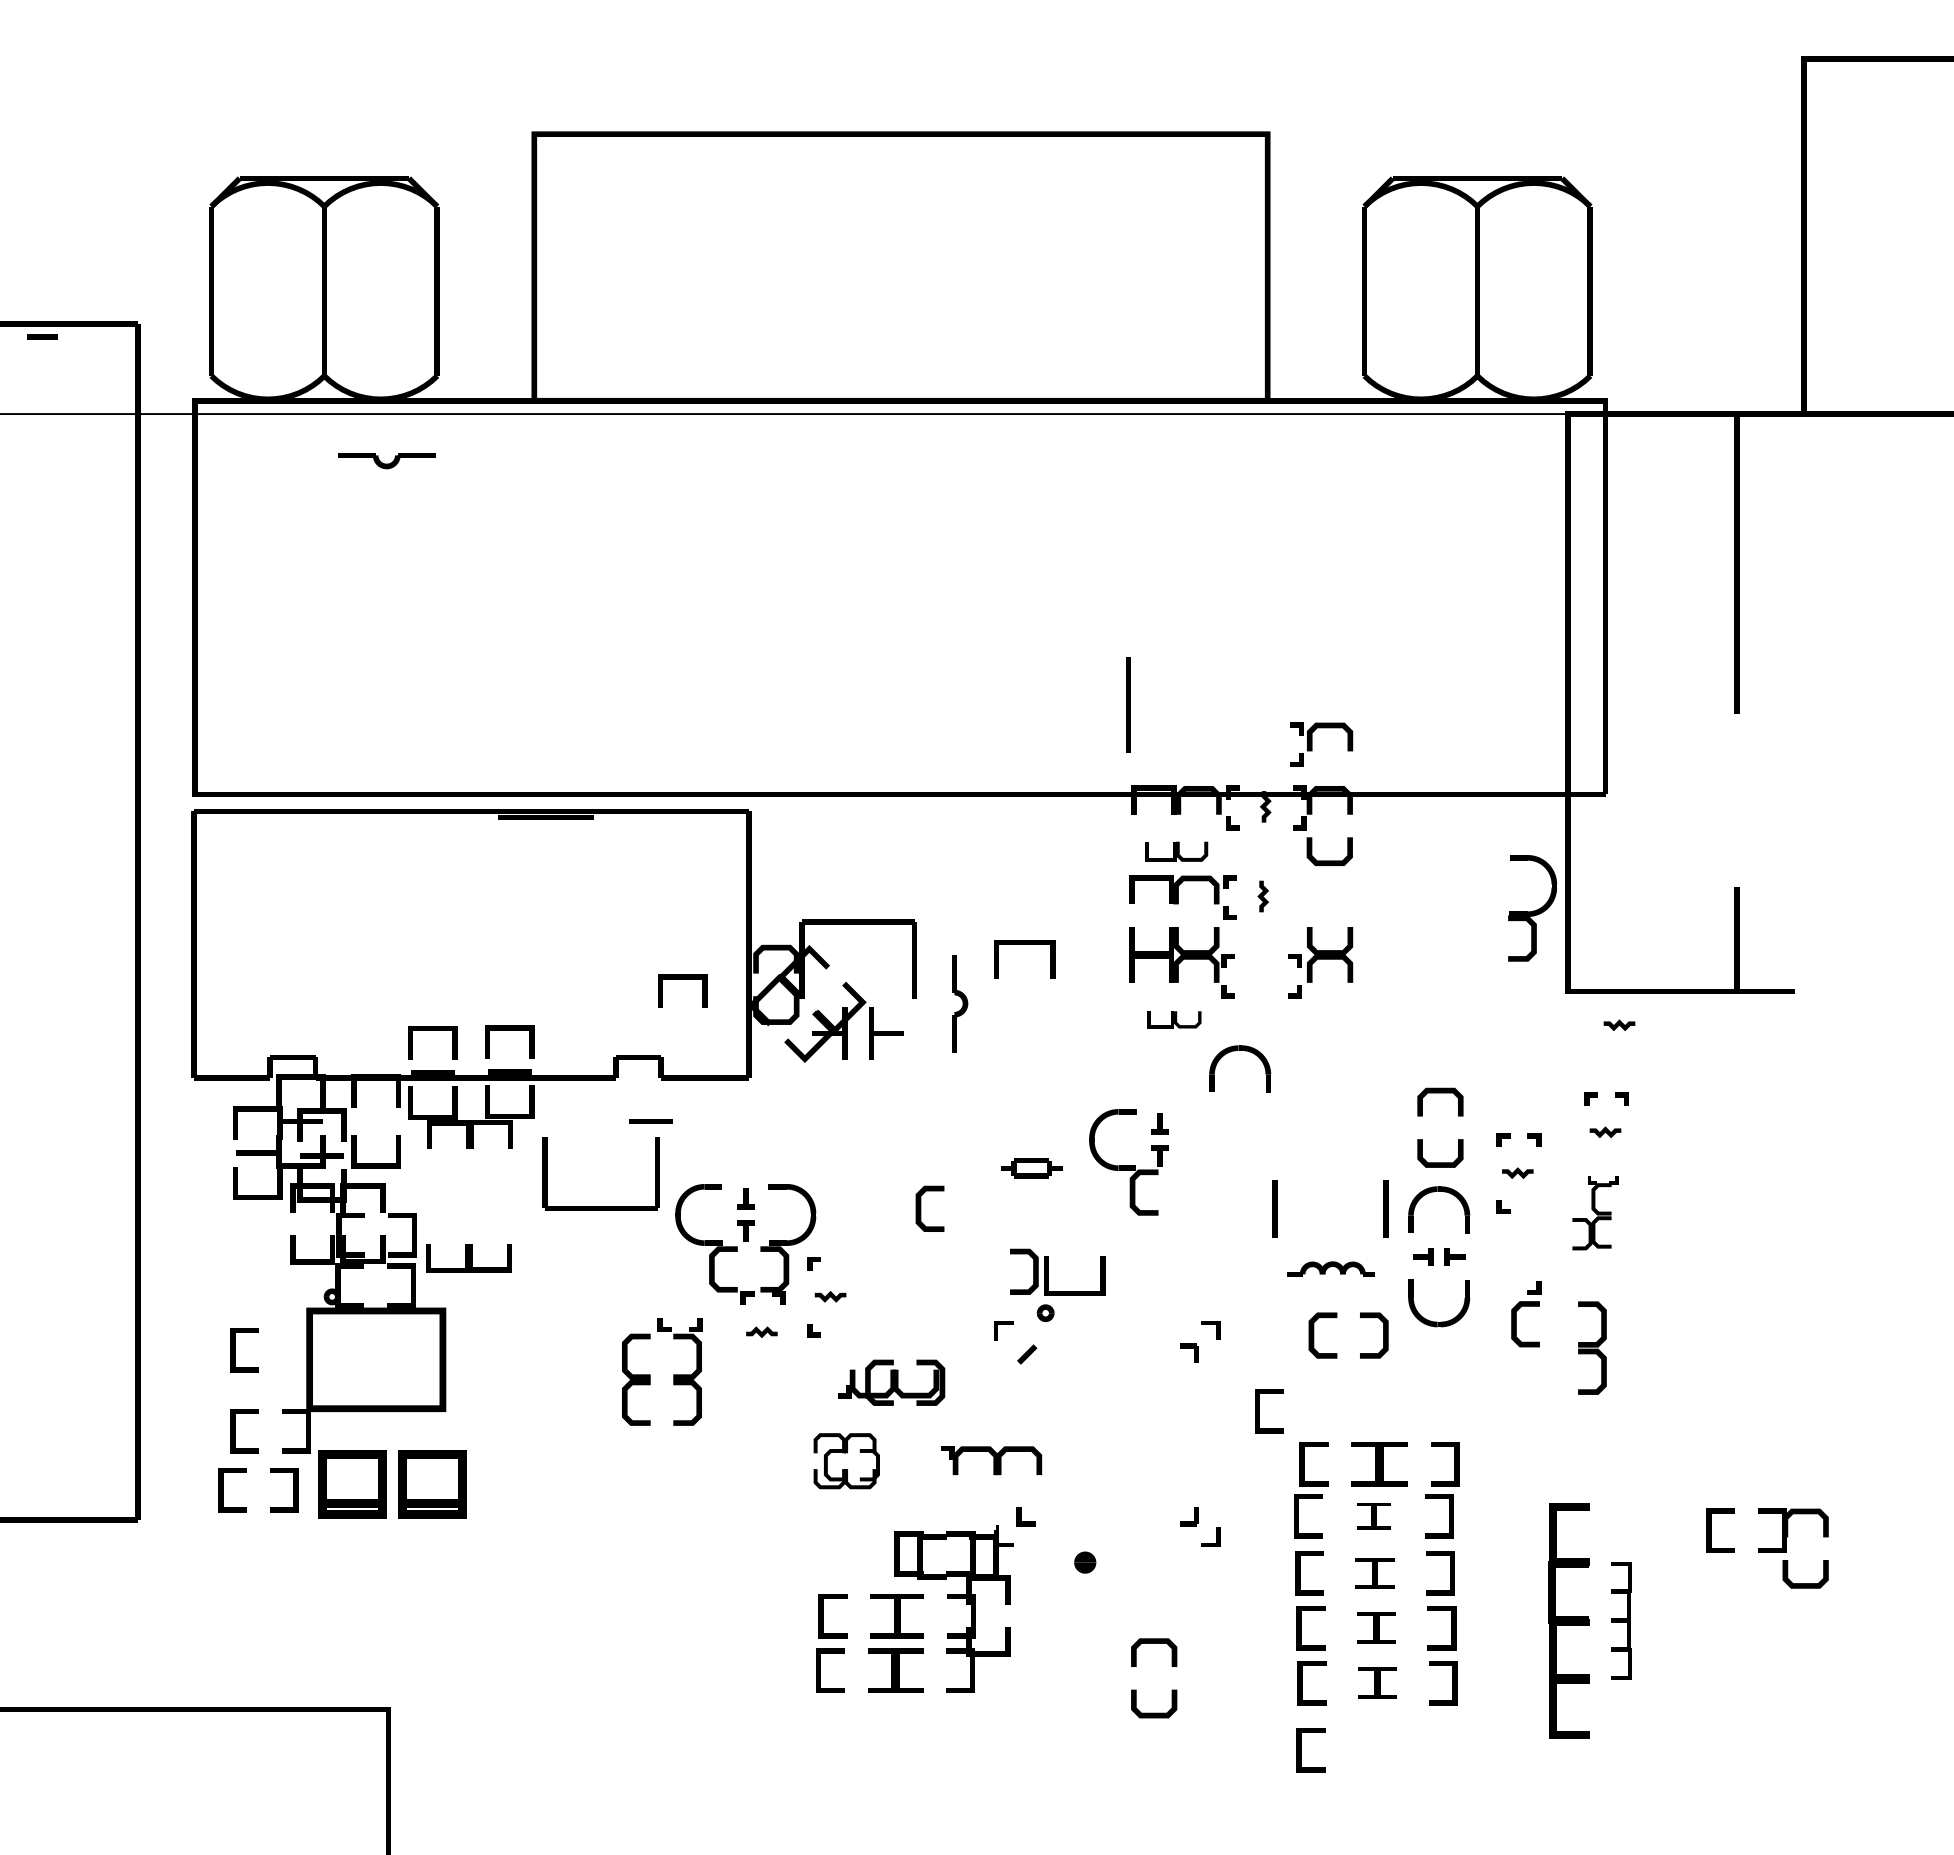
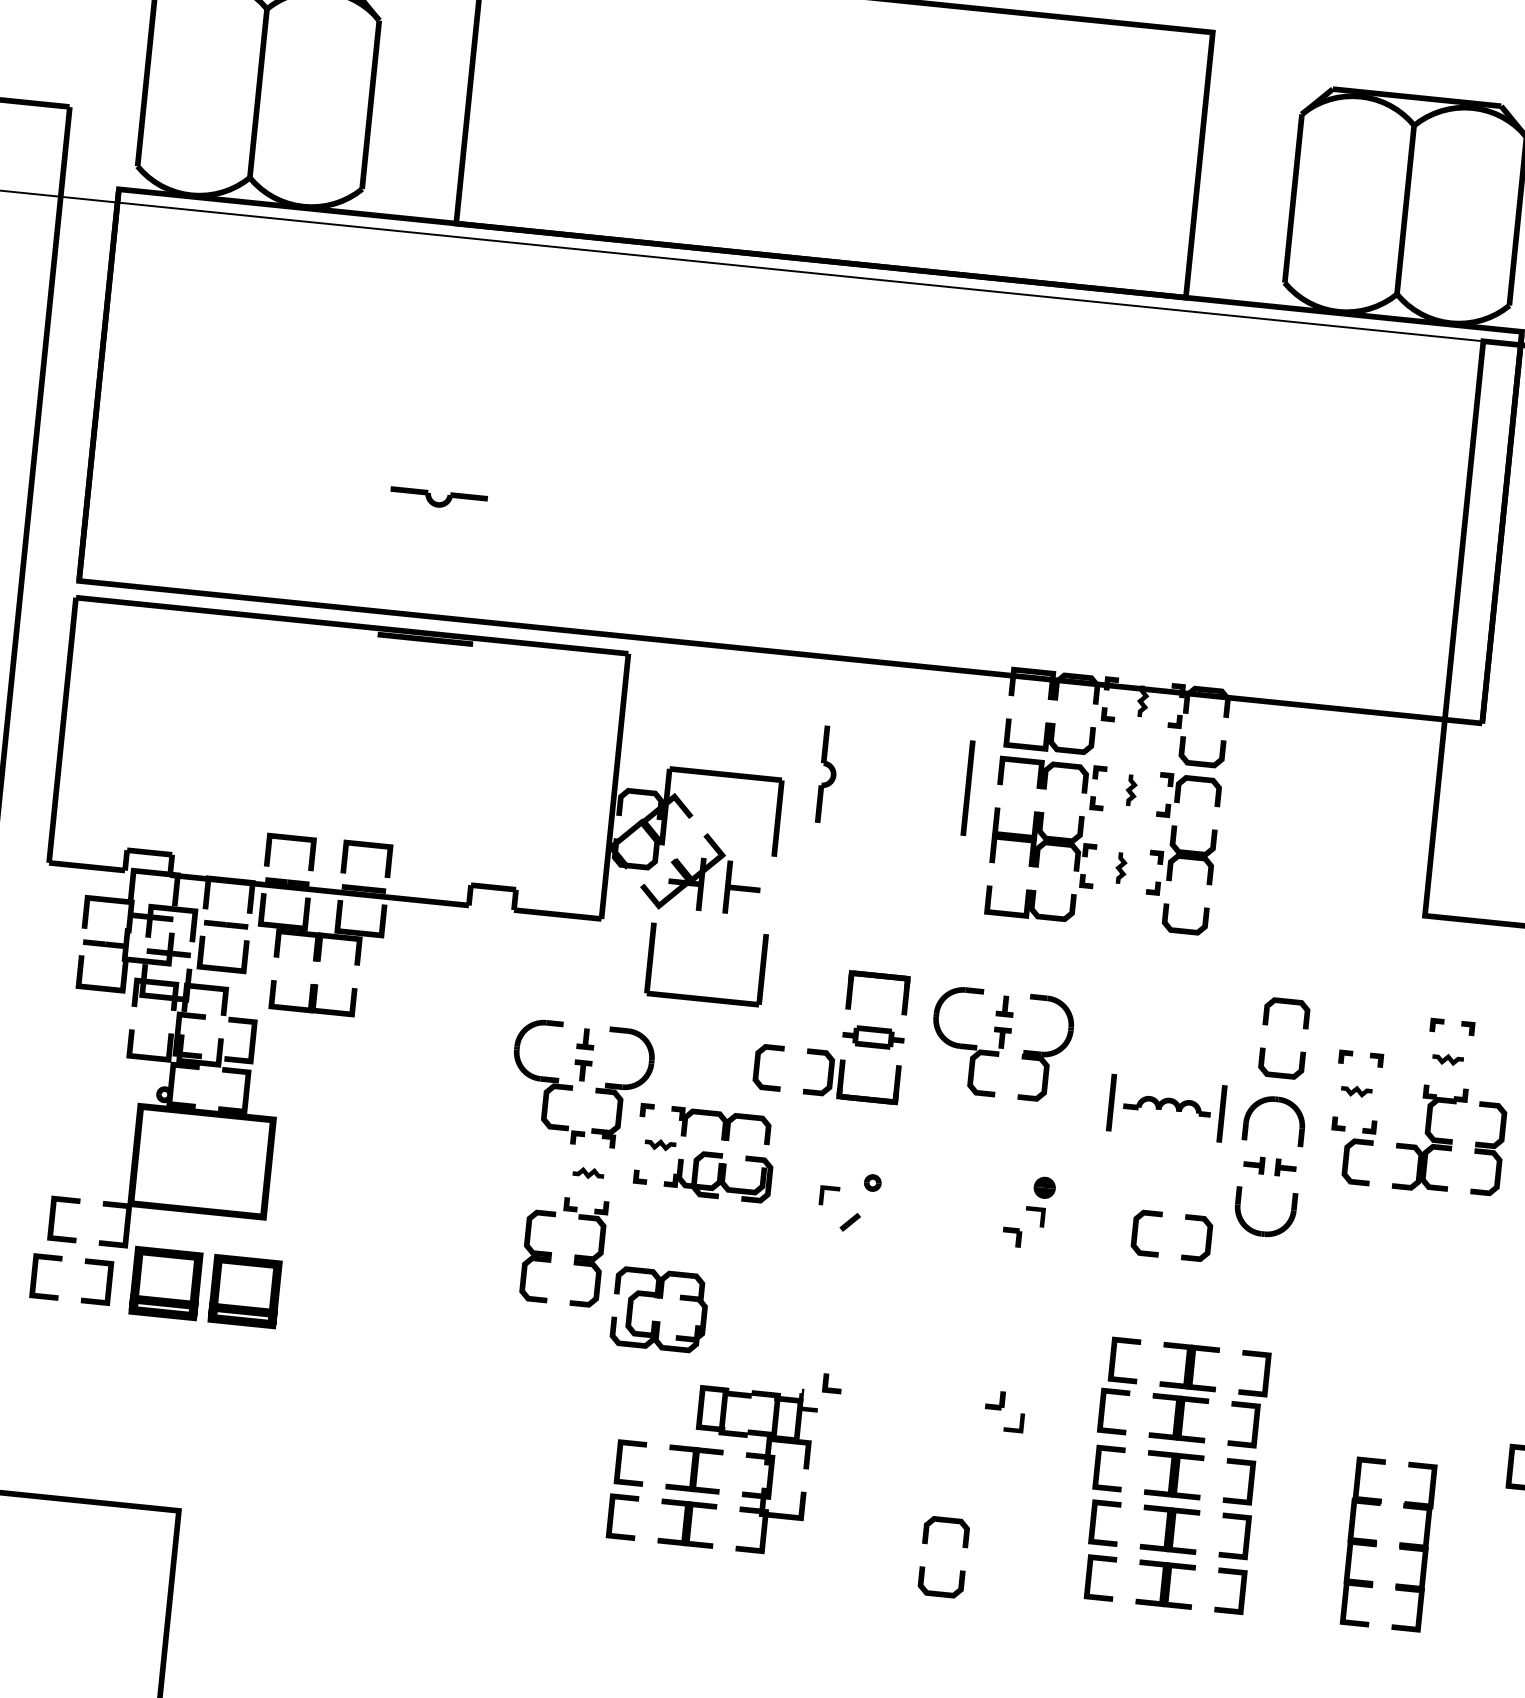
part: (386, 461) -> (438, 499), moved
line: (1128, 704) -> (968, 787), moved
part: (1312, 744) -> (1180, 796), moved
part: (1176, 851) -> (1049, 736), size x1.43
part: (1532, 908) -> (1047, 1049), moved
part: (1024, 944) -> (879, 977), moved
curve: (1260, 974) -> (1120, 867), added
line: (682, 979) -> (545, 814), removed
part: (960, 1003) -> (828, 774), moved
part: (1174, 1019) -> (1030, 903), size x1.67
curve: (1619, 1024) -> (1472, 953), removed
curve: (1330, 1028) -> (1184, 928), added
curve: (1244, 1051) -> (1097, 942), removed
line: (650, 1121) -> (225, 924), moved
part: (600, 1206) -> (702, 997), moved
part: (1595, 1212) -> (1429, 1138), size x1.43
part: (468, 1258) -> (312, 998), moved
part: (1330, 1268) -> (1167, 1104), moved
part: (1048, 1271) -> (843, 1074), moved
part: (1526, 1306) -> (1360, 1144), moved
part: (1592, 1347) -> (1489, 1148), moved
line: (235, 1350) -> (62, 1138), removed
part: (673, 1374) -> (574, 1254), moved
part: (891, 1382) -> (718, 1175), moved
line: (1259, 1411) -> (1075, 1302), removed
part: (991, 1460) -> (720, 1125), moved
part: (846, 1461) -> (659, 1310), size x1.43
part: (1373, 1516) -> (1178, 1418), size x1.67
part: (1085, 1562) -> (1045, 1187), moved
part: (1374, 1573) -> (1173, 1475), size x1.43
part: (1568, 1620) -> (1361, 1541), size x0.71
part: (1620, 1620) -> (1413, 1546), size x1.43
part: (1376, 1628) -> (1170, 1530), size x1.43
part: (1377, 1683) -> (1165, 1584), size x1.43
line: (1301, 1750) -> (1083, 1643), removed

